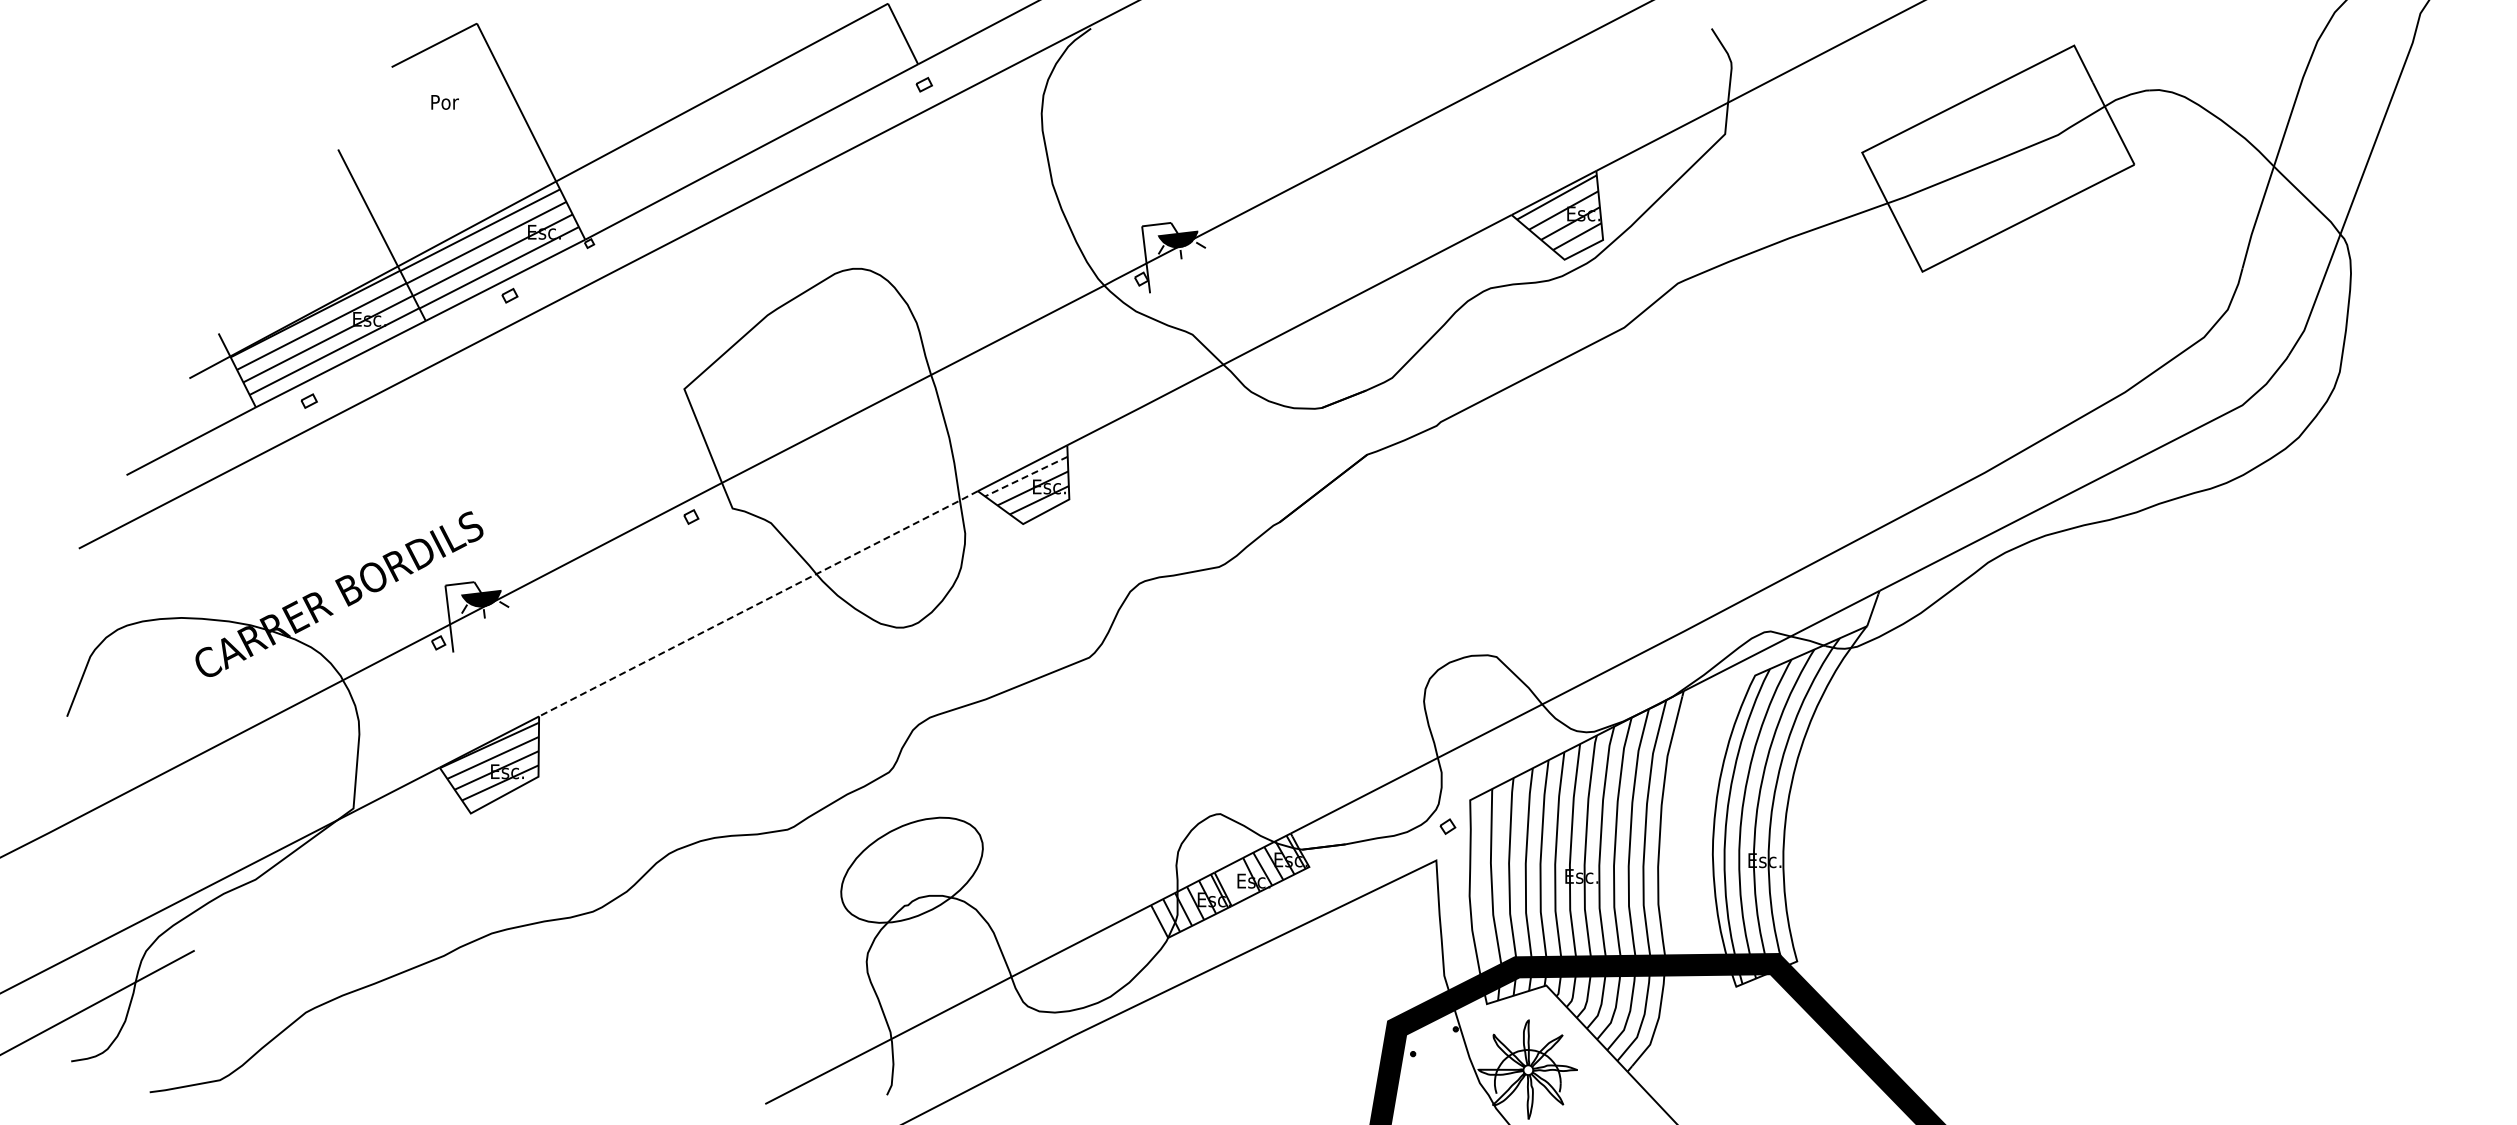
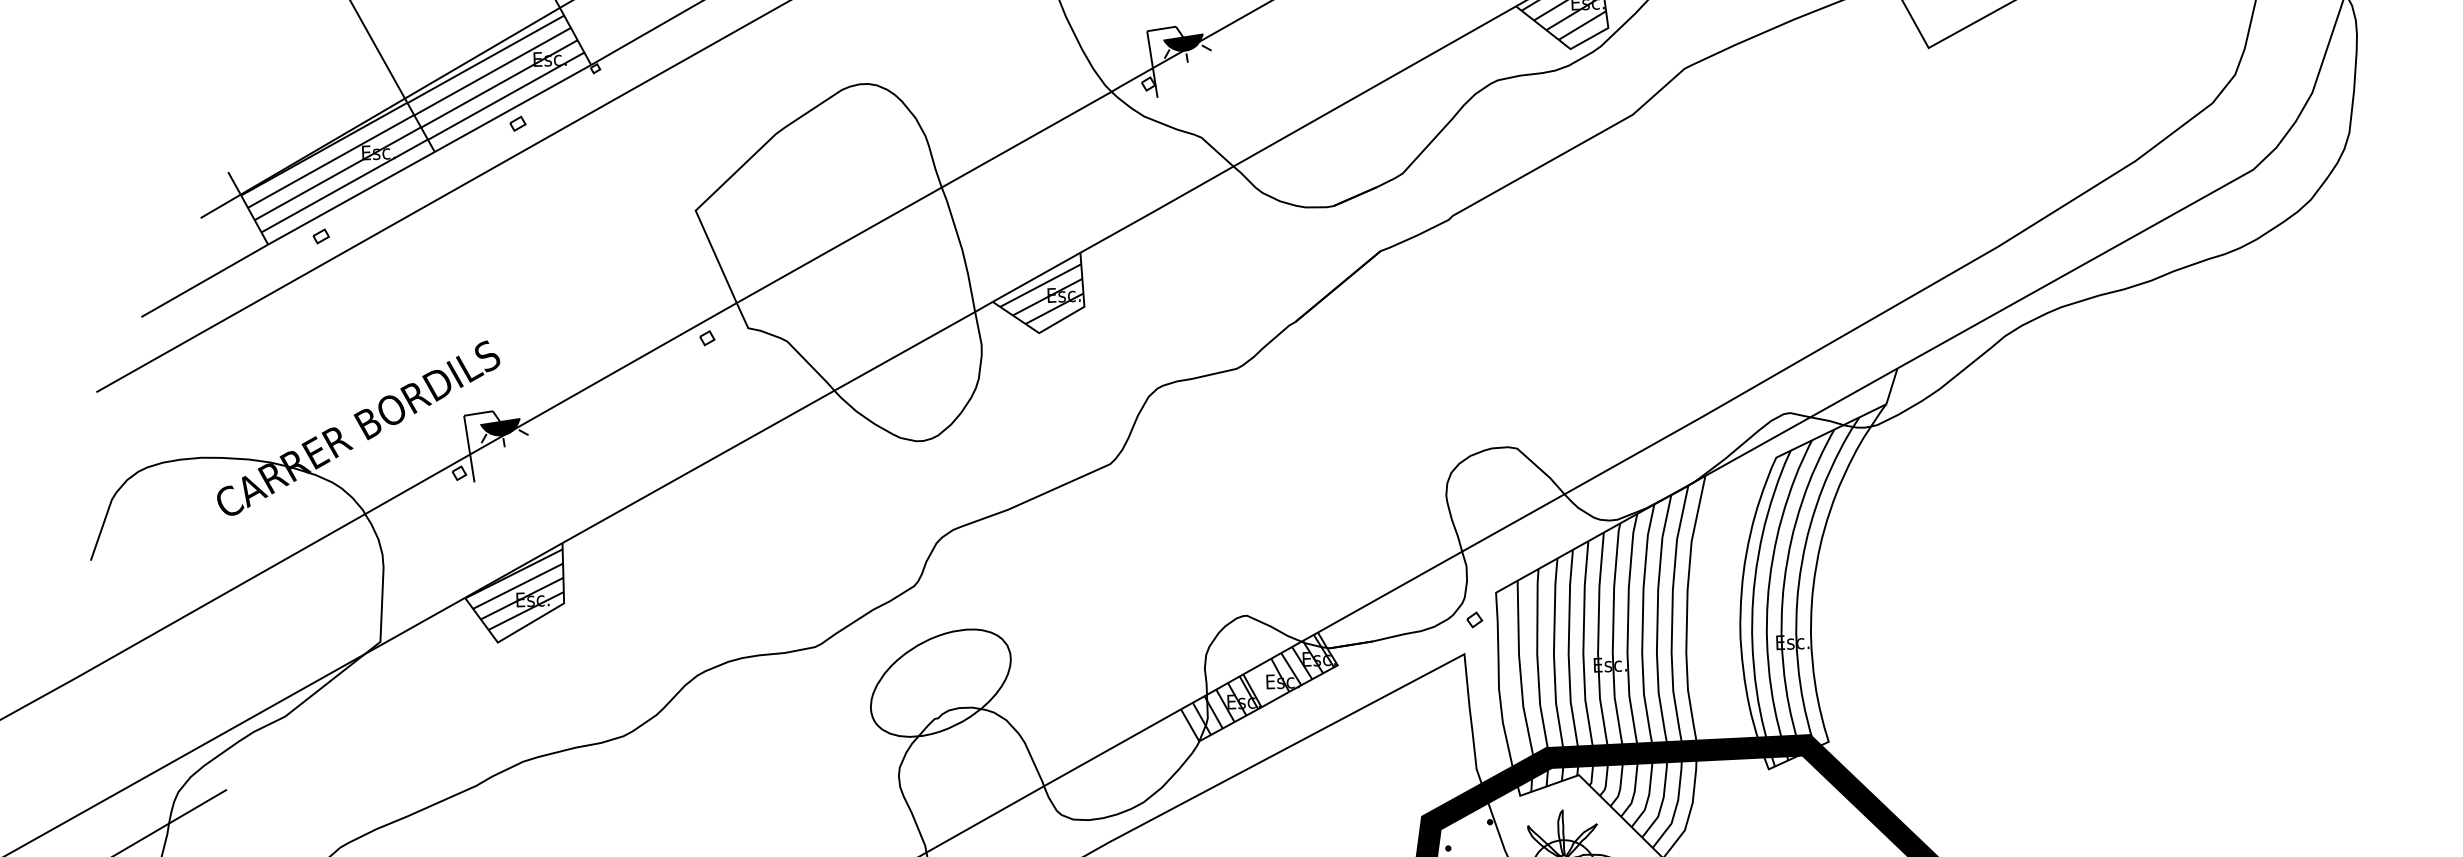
line: (1026, 476) -> (1040, 285), dashed -> solid
line: (759, 603) -> (778, 422), dashed -> solid

